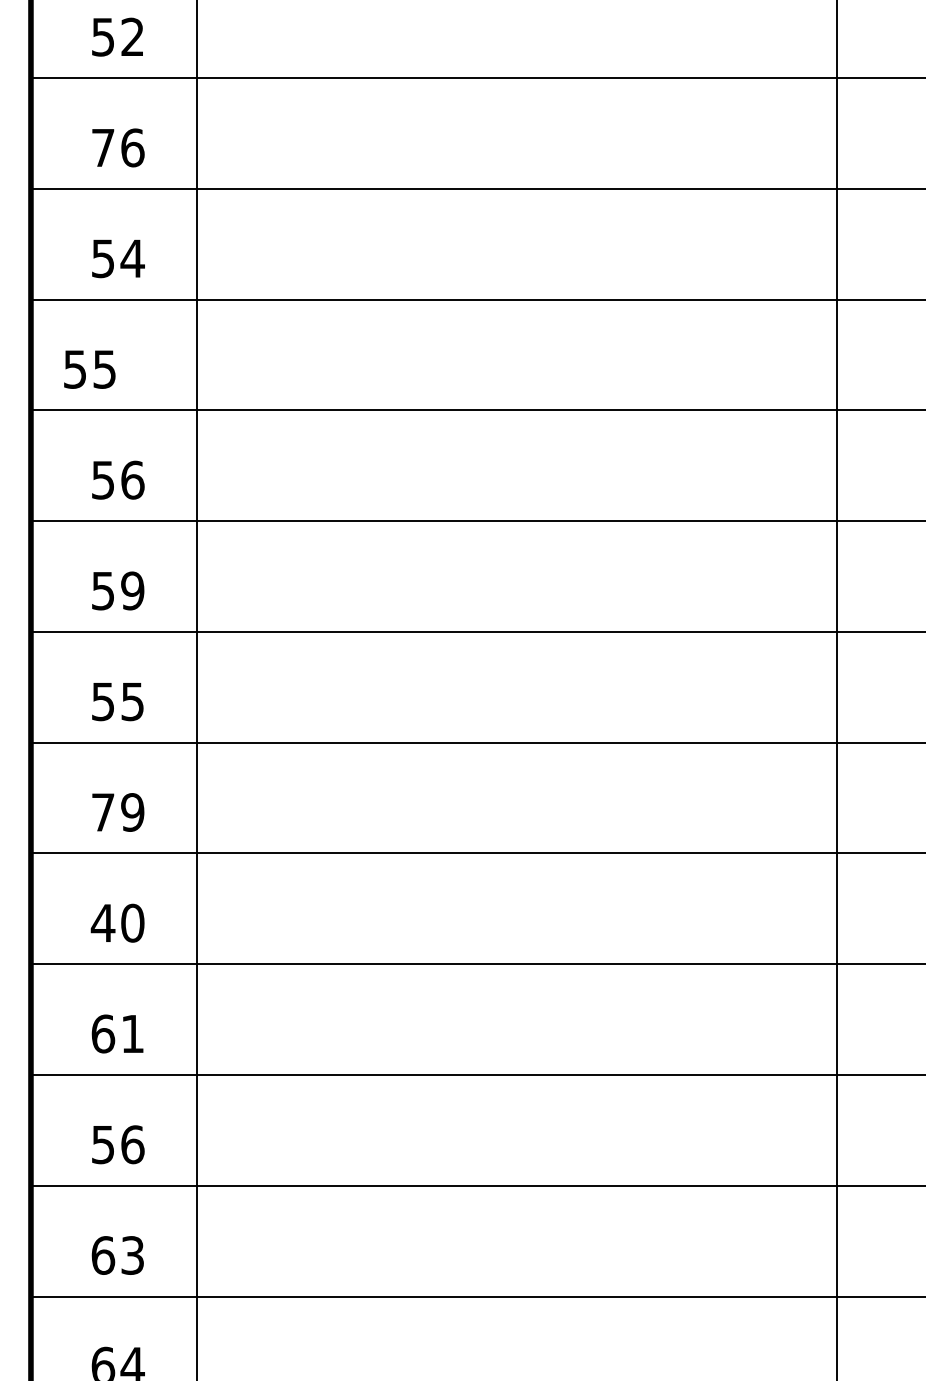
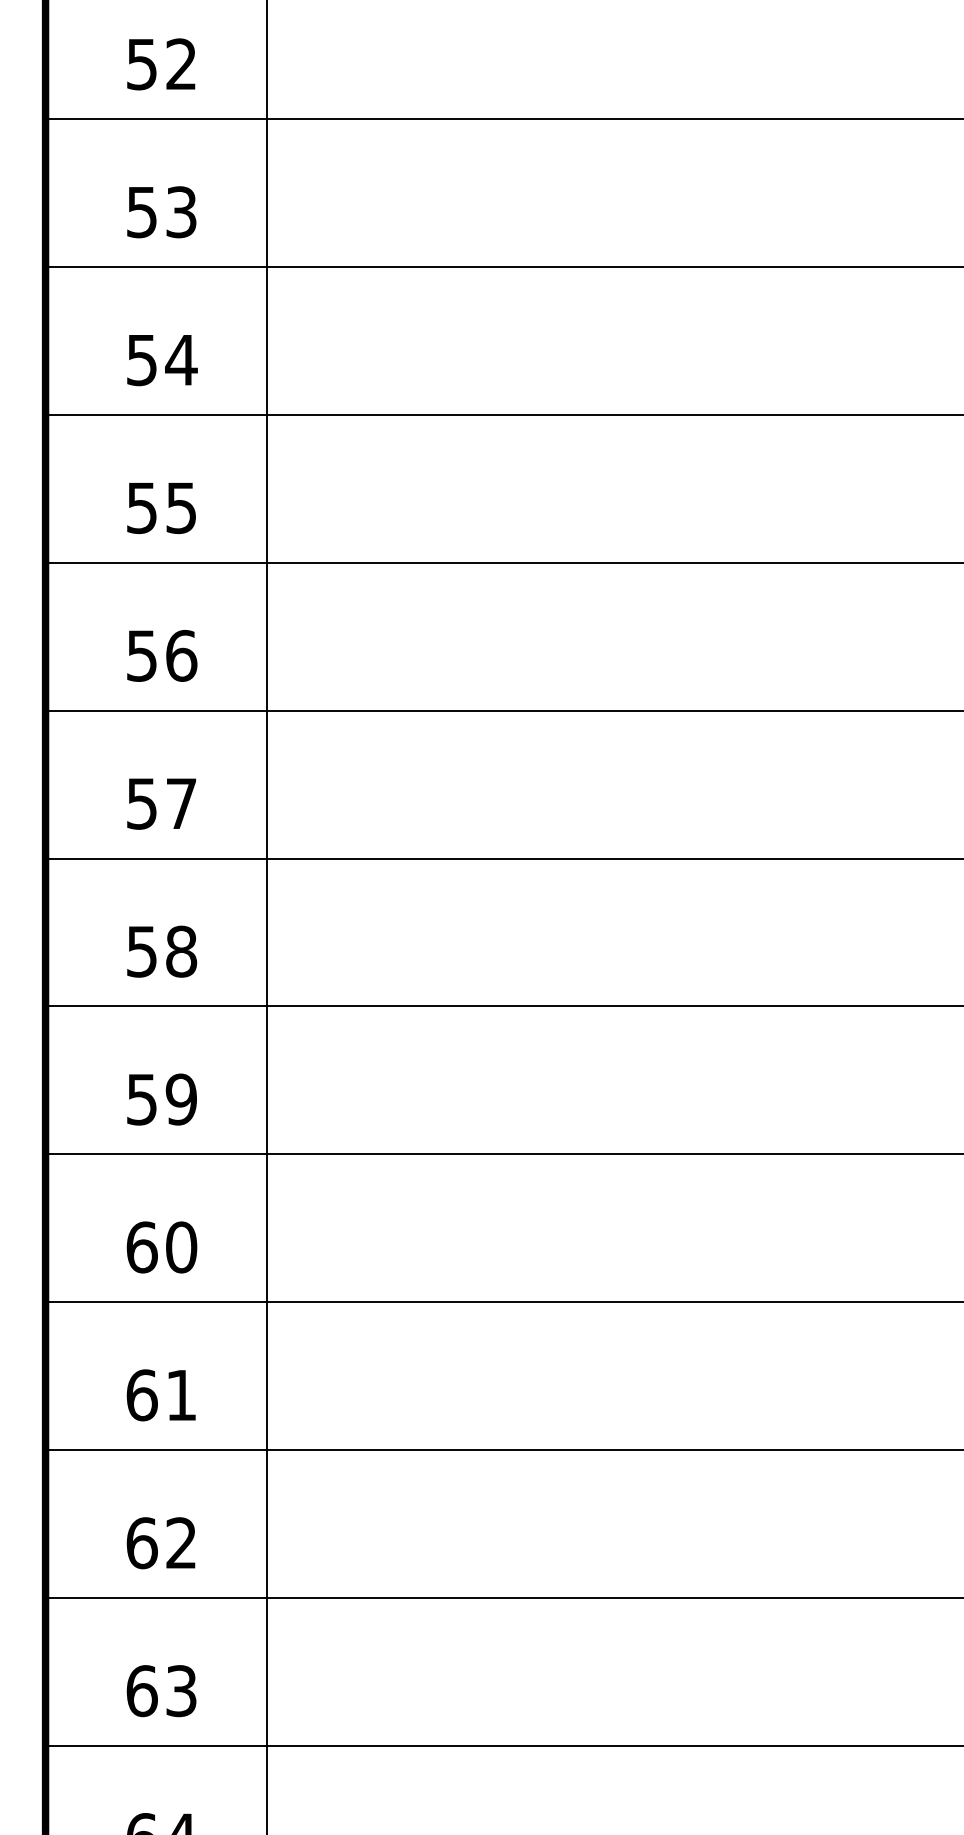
text: (118, 147) -> (162, 211), 76 -> 53
text: (89, 369) -> (161, 508), moved
text: (132, 590) -> (181, 803), 59 -> 57
text: (132, 701) -> (181, 951), 55 -> 58
text: (103, 812) -> (142, 1099), 79 -> 59
text: (102, 922) -> (141, 1246), 40 -> 60
text: (117, 1144) -> (161, 1542), 56 -> 62

